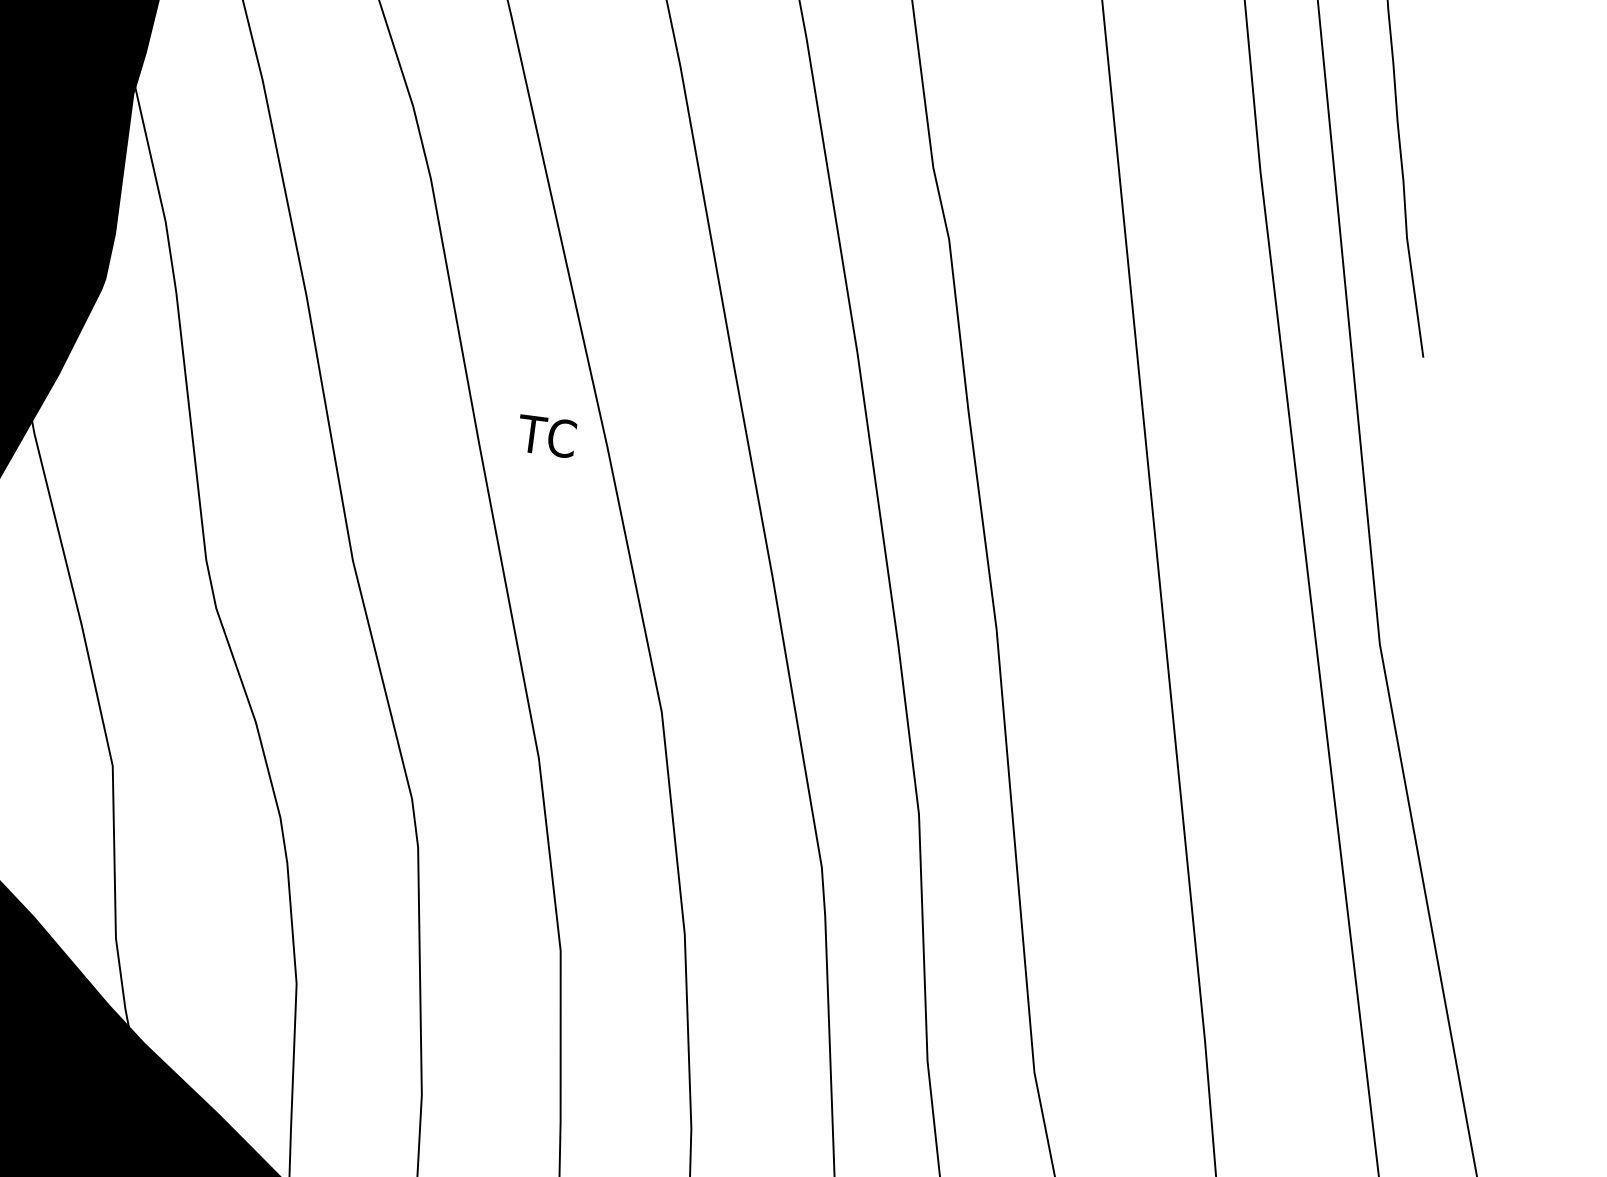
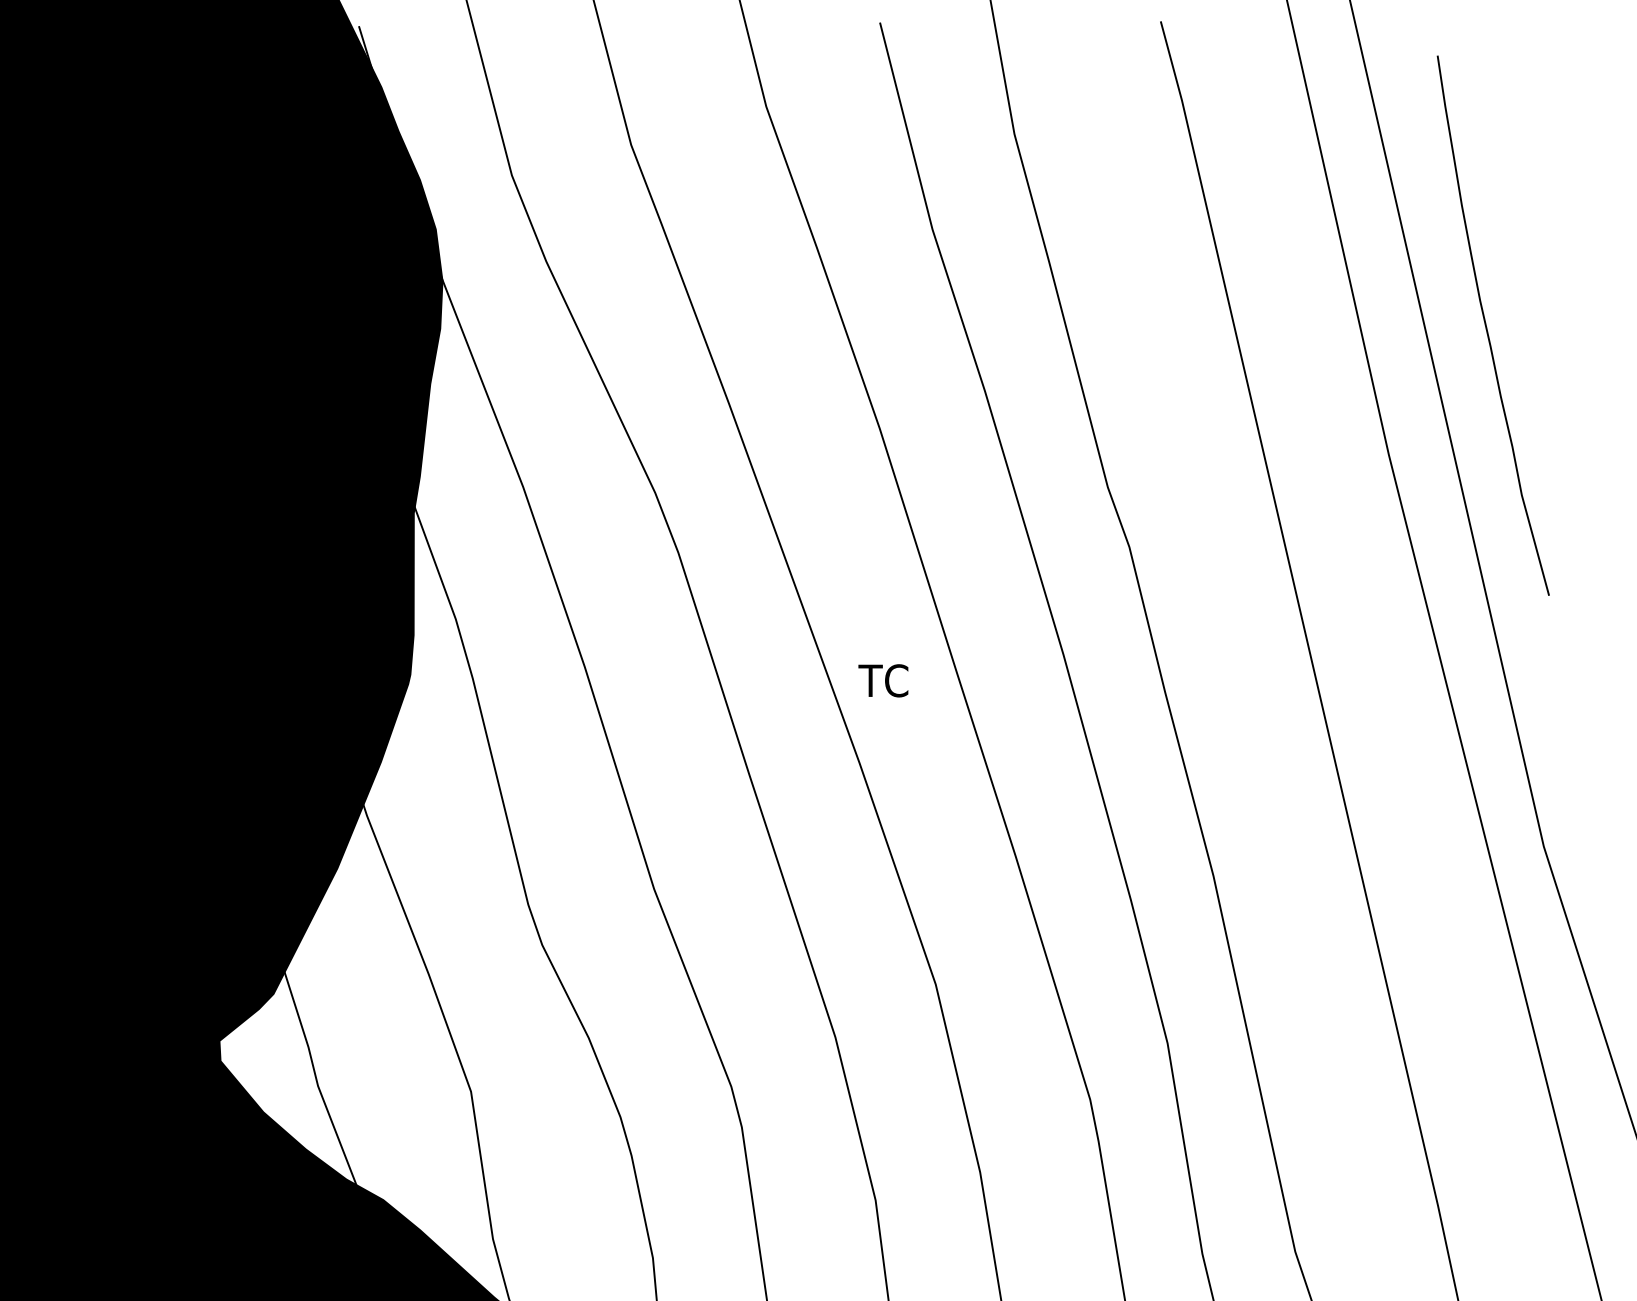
text: (546, 436) -> (883, 680), moved

